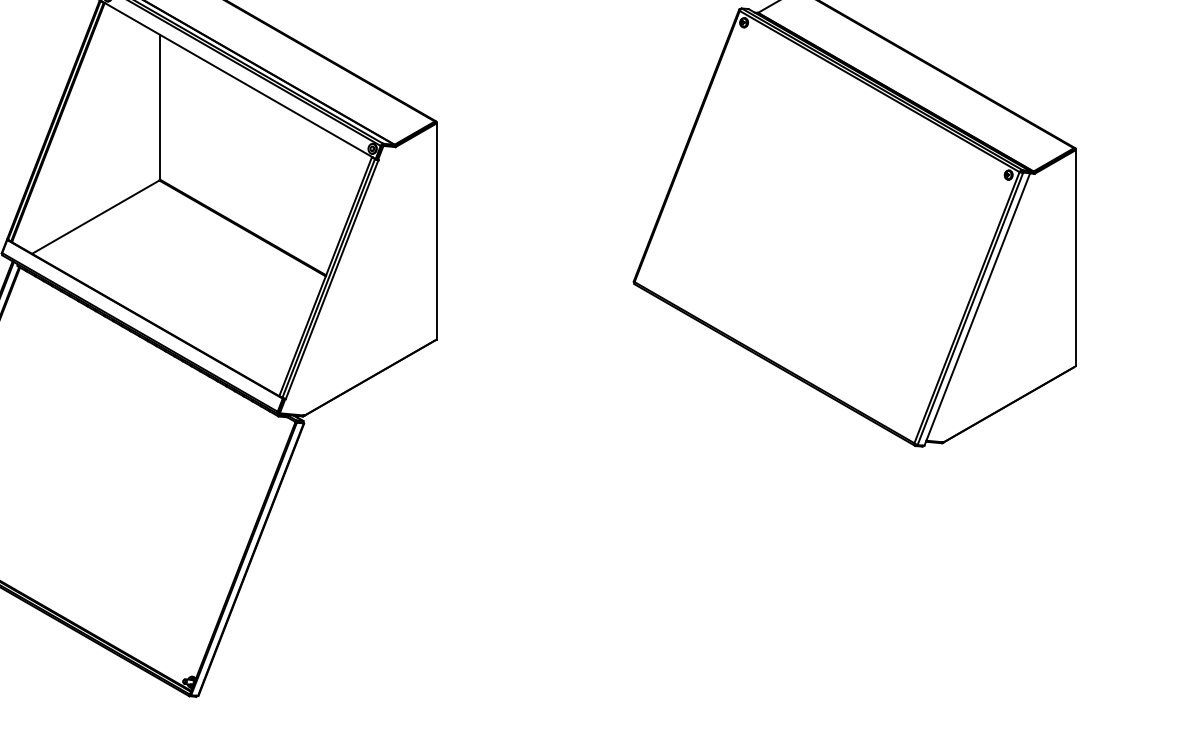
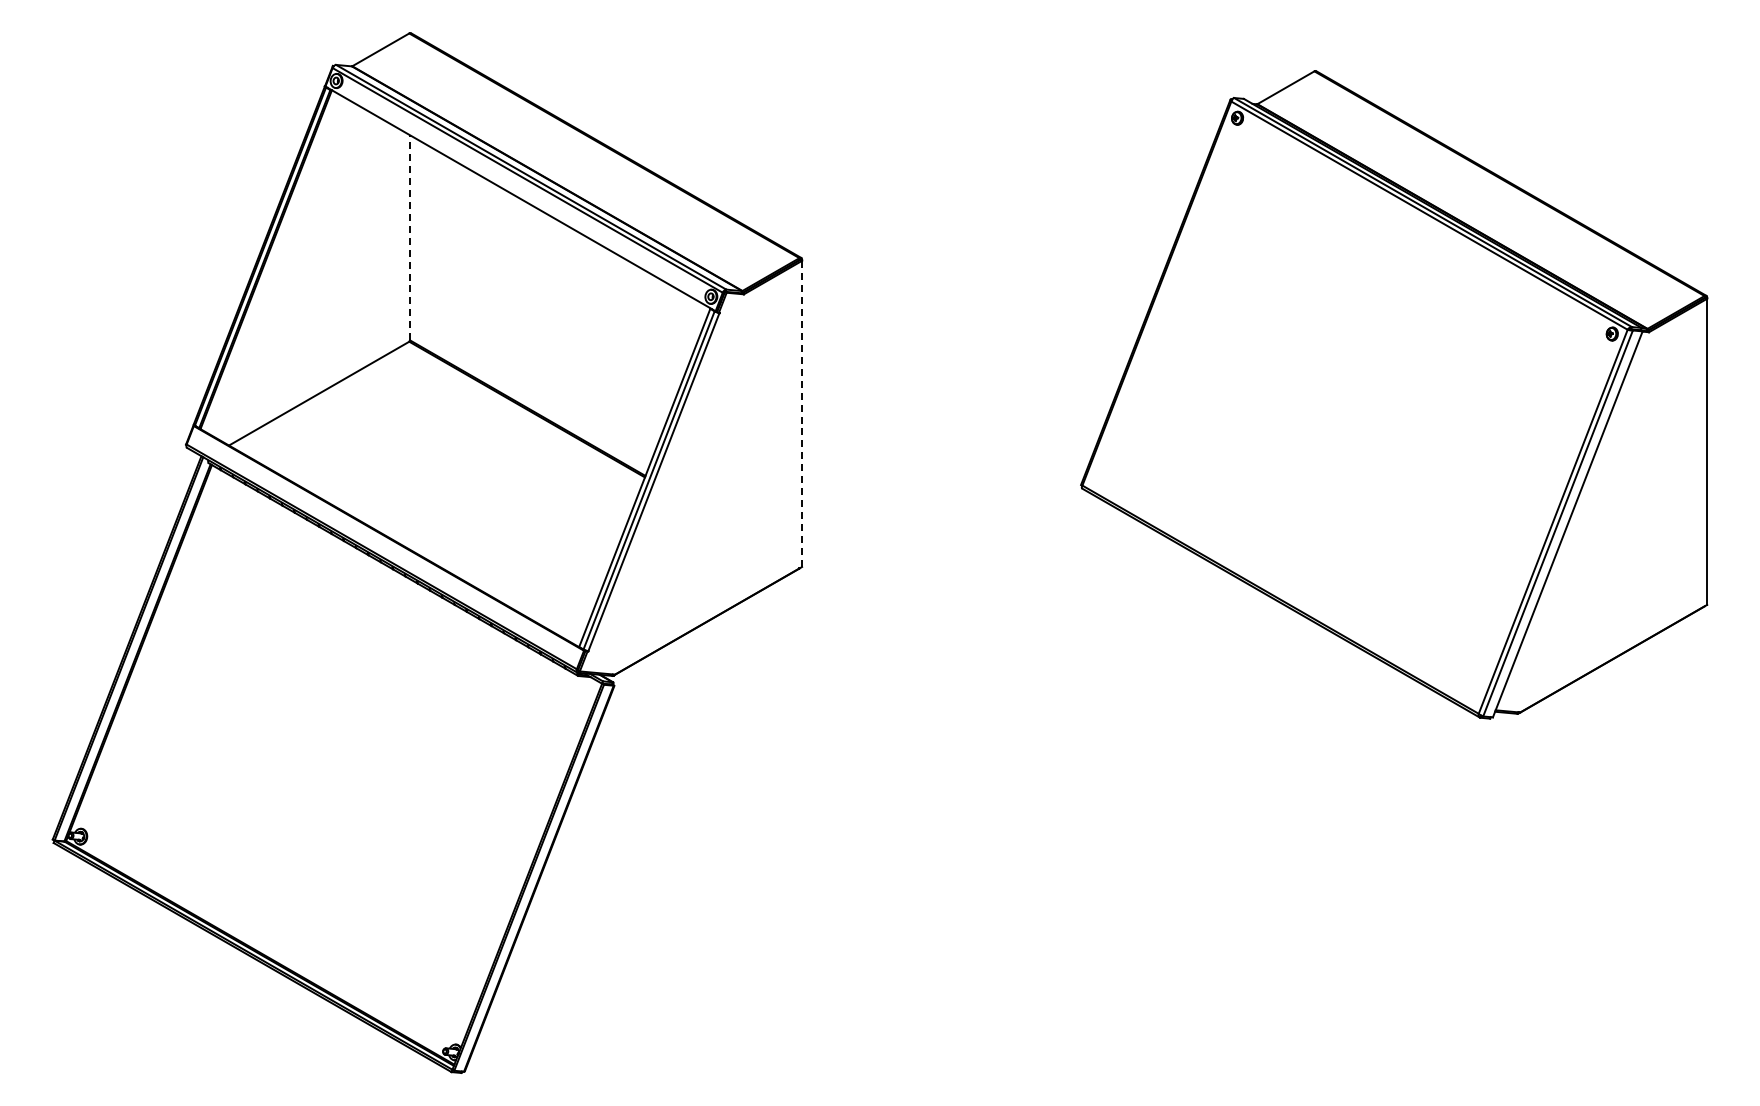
line: (160, 106) -> (410, 237), solid -> dashed
line: (437, 231) -> (802, 414), solid -> dashed

